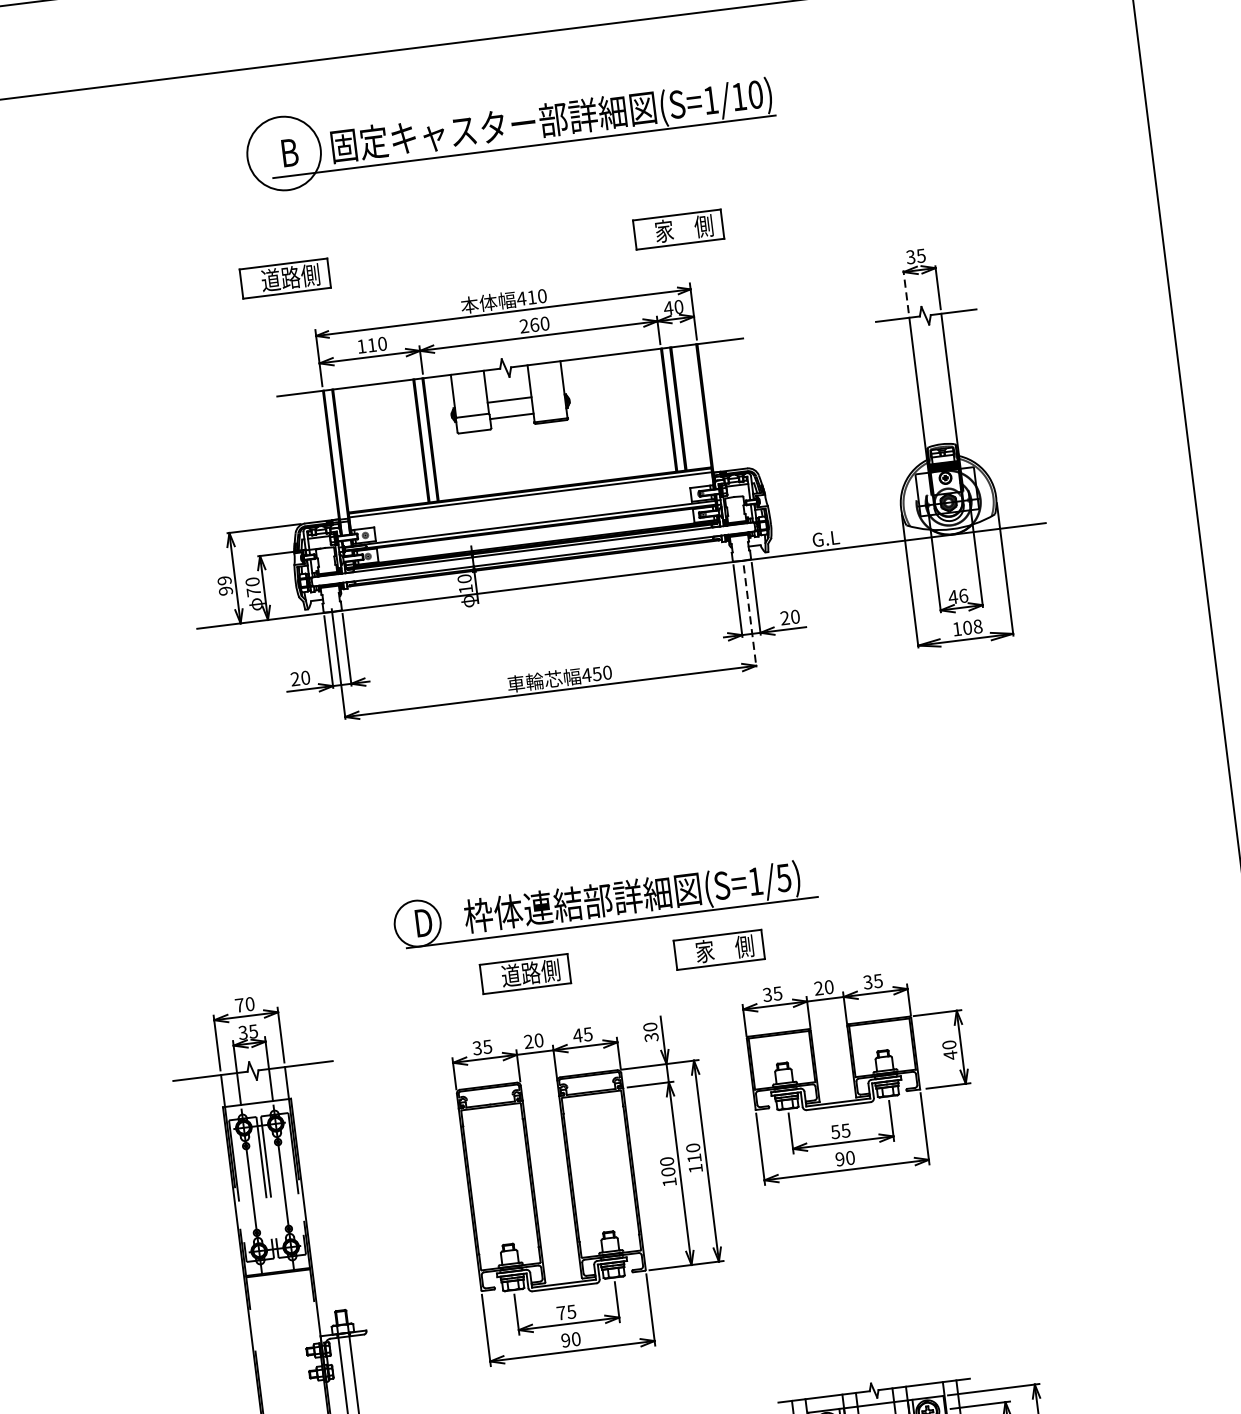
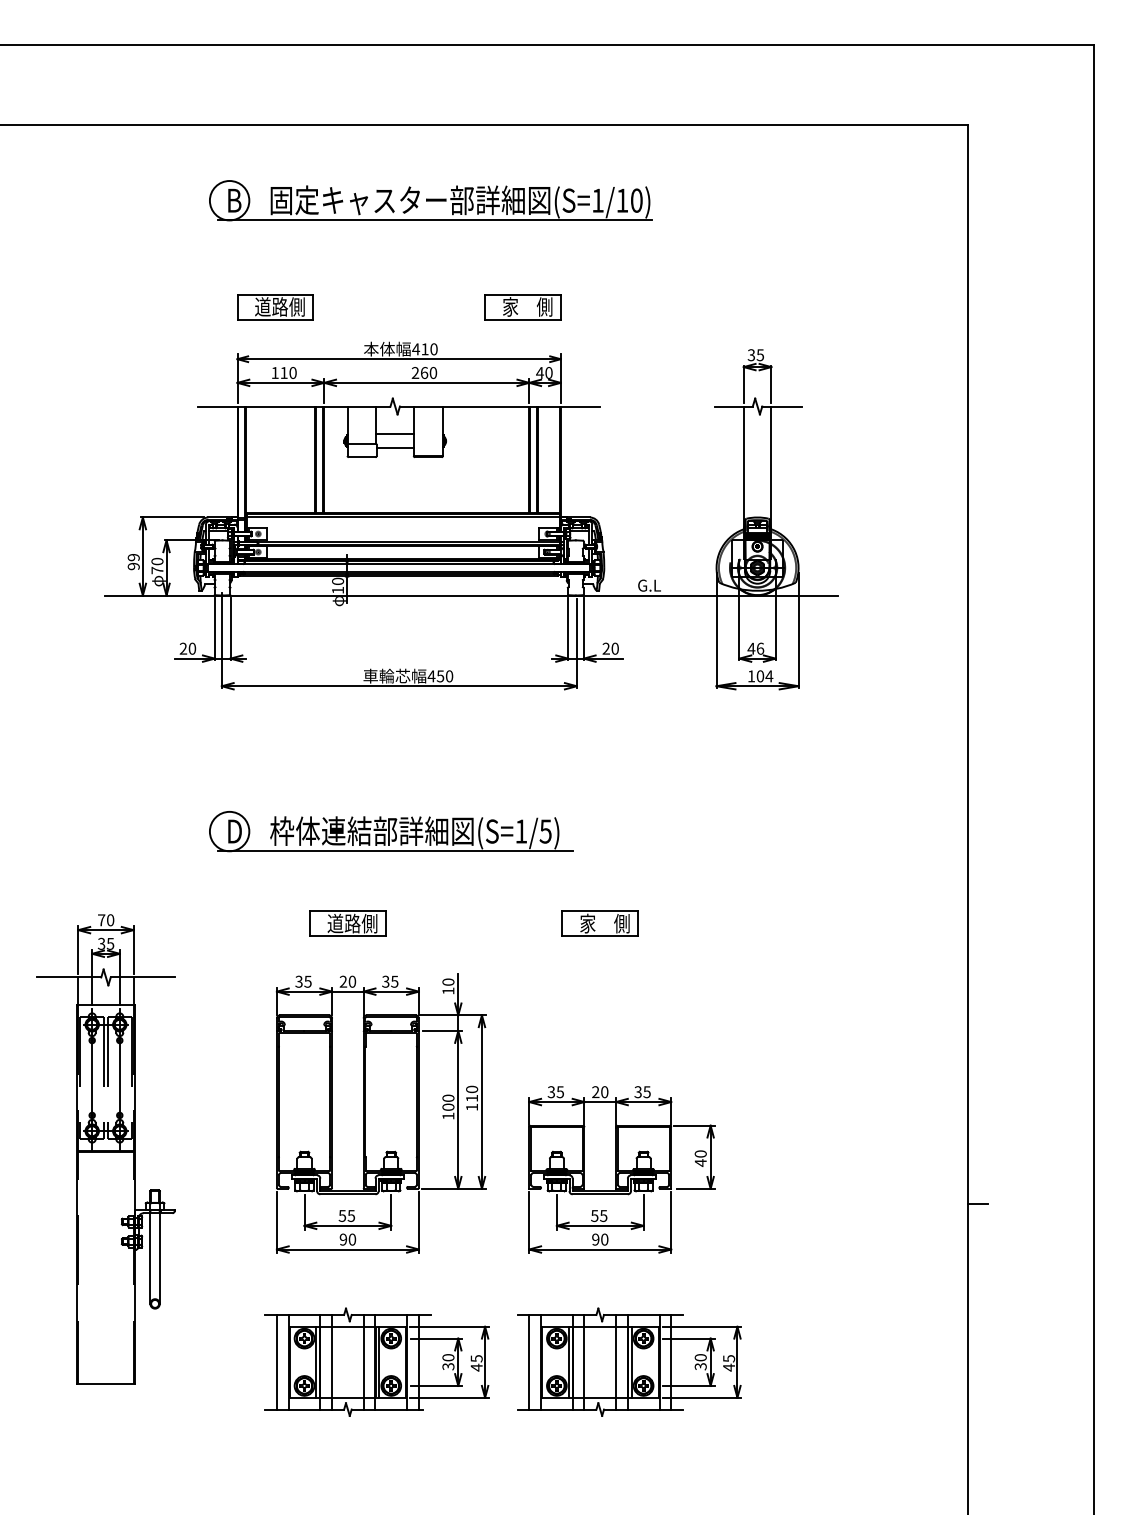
circle: (283, 153) -> (229, 200), size x0.62
part: (678, 230) -> (522, 307), moved
part: (285, 278) -> (275, 307), moved
line: (905, 292) -> (743, 384), dashed -> solid
line: (749, 617) -> (576, 644), dashed -> solid
text: (978, 626) -> (769, 676), 108 -> 104
part: (605, 900) -> (391, 831), moved
part: (718, 949) -> (599, 923), moved
text: (577, 1035) -> (385, 981), 45 -> 35
text: (651, 1036) -> (448, 990), 30 -> 10
part: (859, 1074) -> (621, 1169), moved
text: (561, 1313) -> (342, 1216), 75 -> 55

